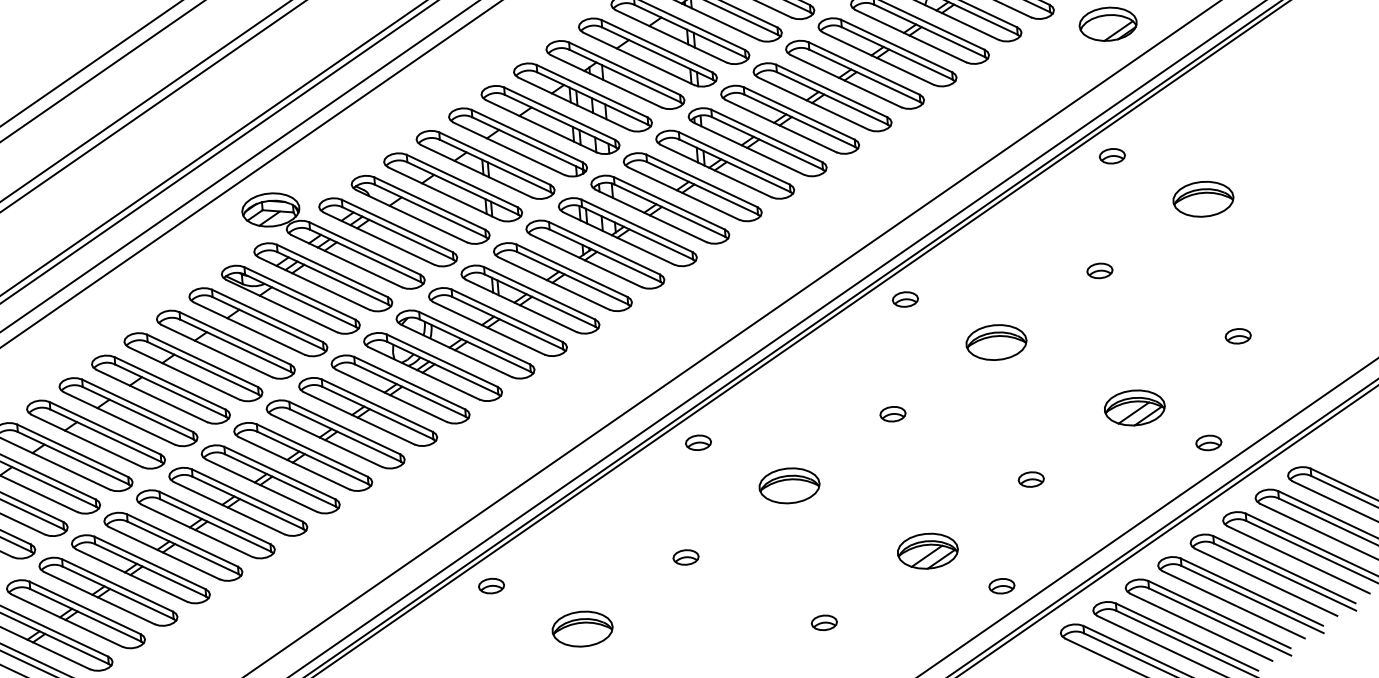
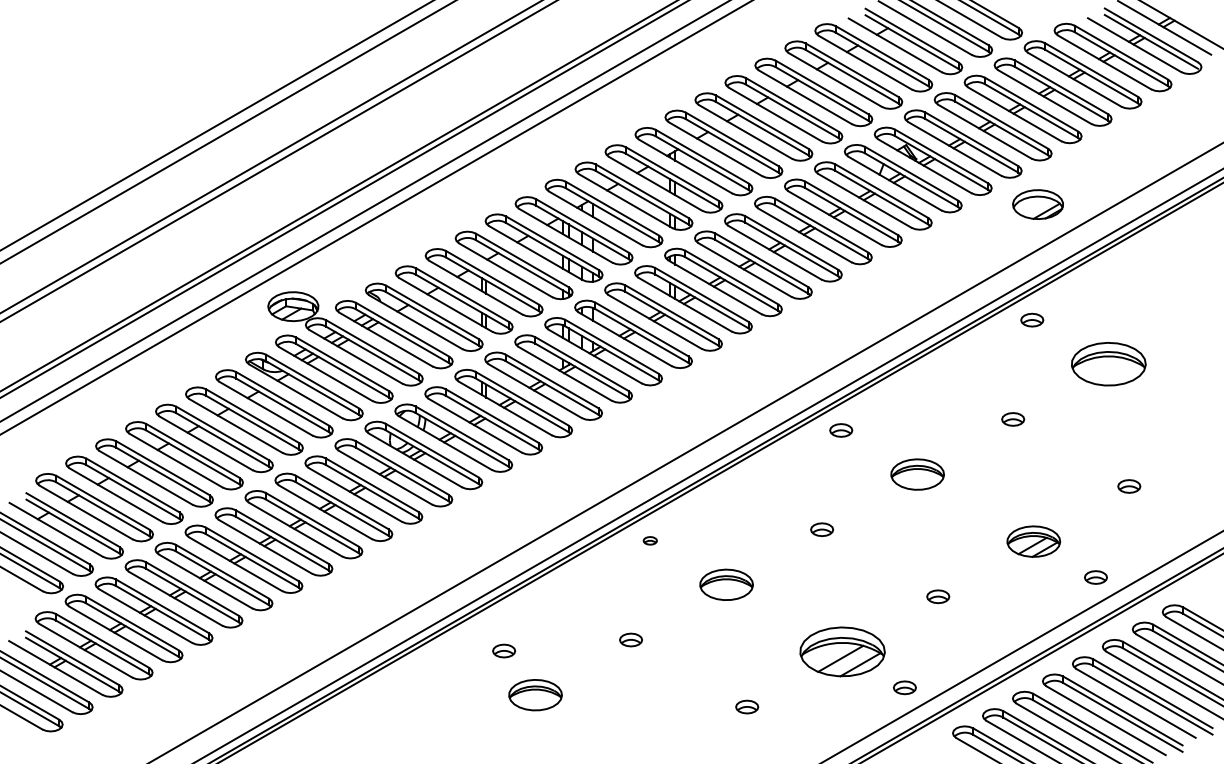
part: (1203, 199) -> (1108, 364), size x1.4
part: (698, 442) -> (650, 540), size x0.6
part: (927, 550) -> (842, 651), size x1.6
part: (491, 585) -> (504, 650), moved

